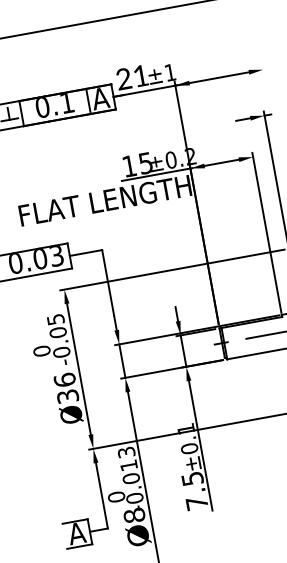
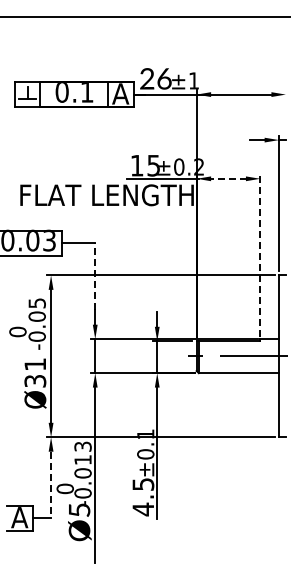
text: (140, 75) -> (164, 78), 21 -> 26
line: (221, 162) -> (228, 178), solid -> dashed
line: (266, 232) -> (260, 255), solid -> dashed
line: (108, 282) -> (95, 276), solid -> dashed
text: (64, 379) -> (35, 363), Ø36 -> Ø31
line: (102, 496) -> (51, 485), solid -> dashed
text: (196, 503) -> (142, 509), 7.5 -> 4.5
text: (134, 515) -> (79, 510), Ø8 -> Ø5

